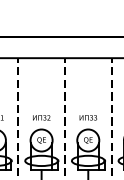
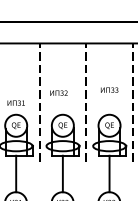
text: (41, 117) -> (58, 92), moved
text: (88, 117) -> (109, 89), moved

